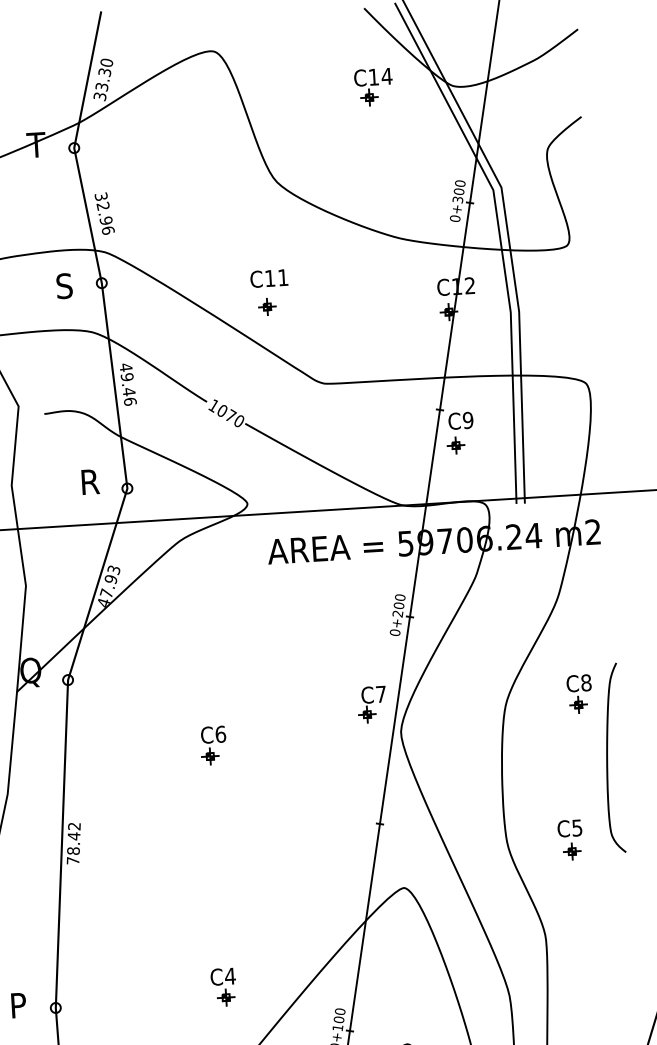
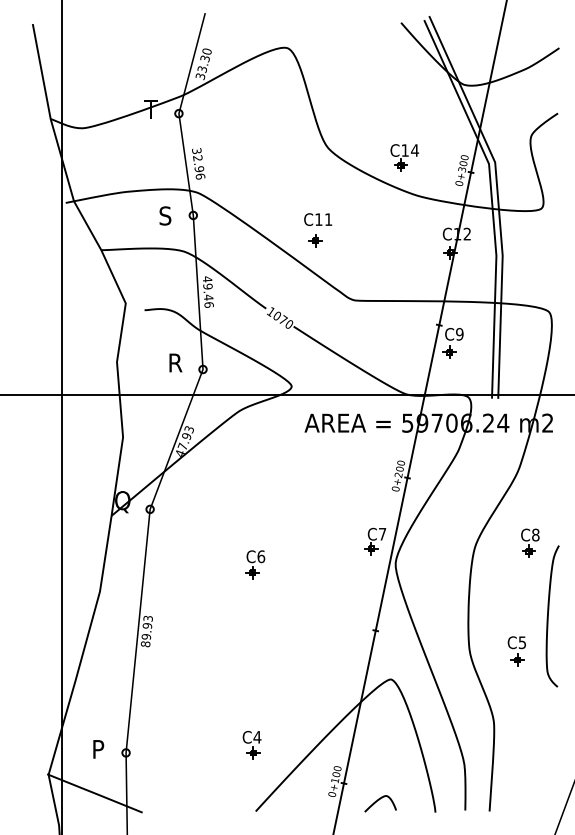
part: (373, 86) -> (404, 157), moved
curve: (608, 758) -> (548, 616), moved
text: (73, 843) -> (146, 631), 78.42 -> 89.93

